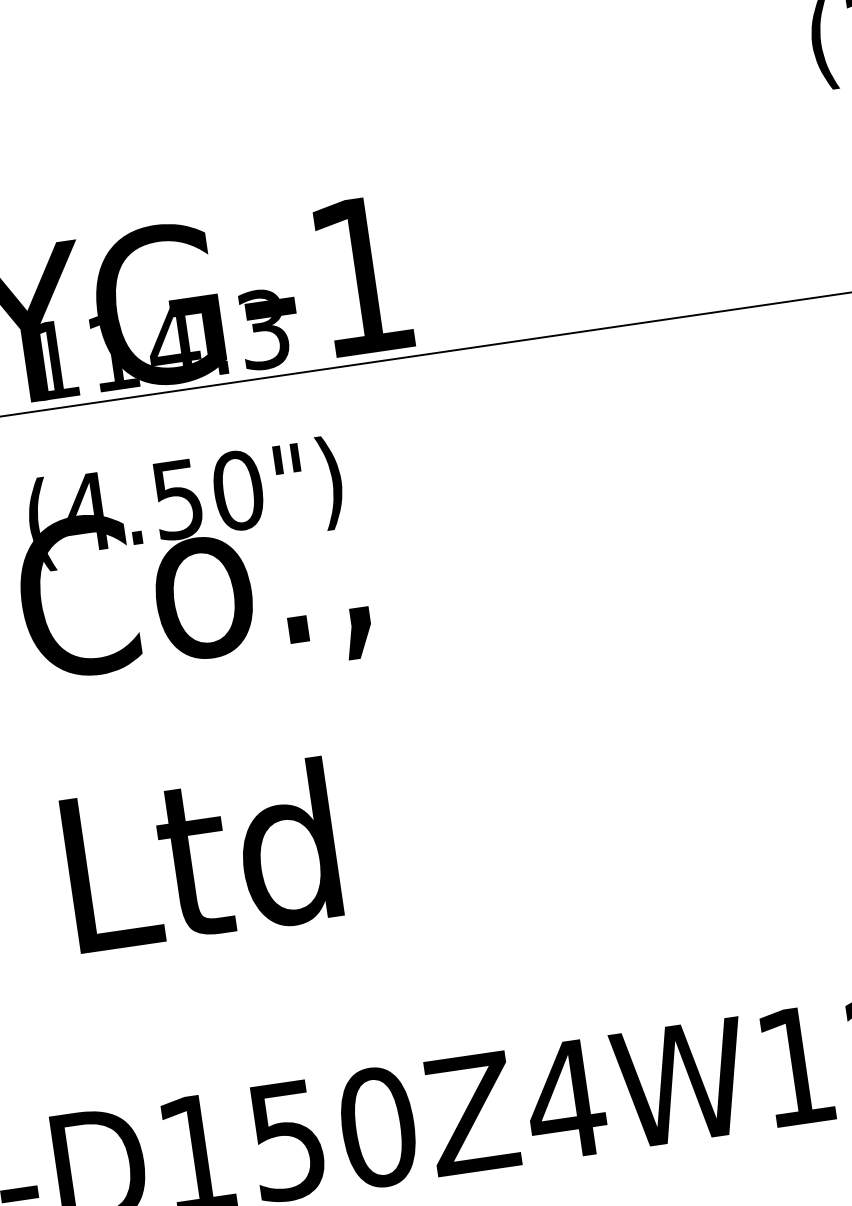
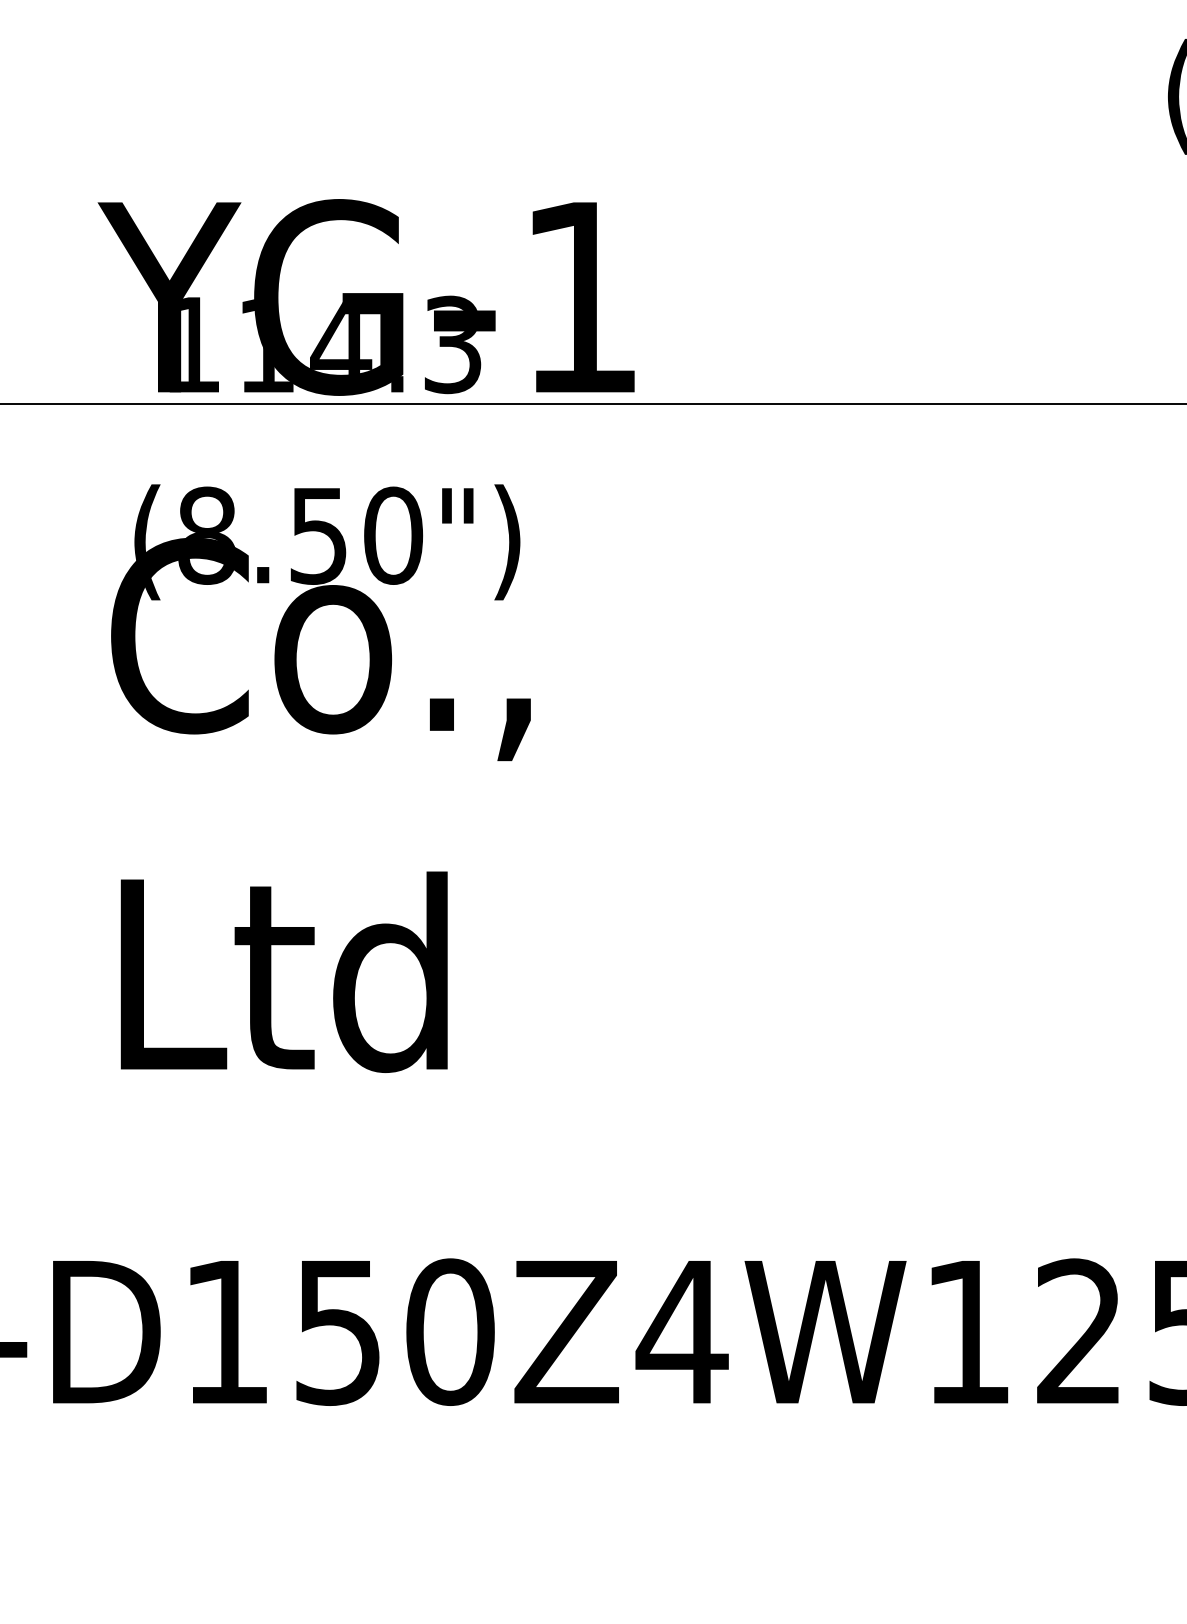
text: (87, 512) -> (206, 535), (4.50") -> (8.50")

